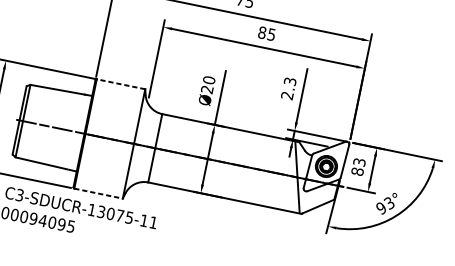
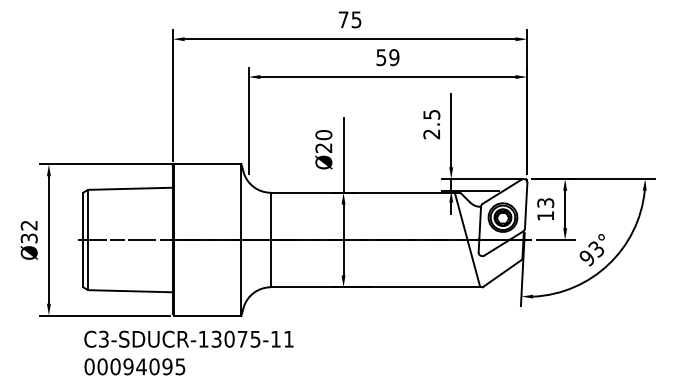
text: (266, 33) -> (387, 57), 85 -> 59
text: (290, 81) -> (431, 114), 2.3 -> 2.5
line: (120, 84) -> (207, 164), dashed -> solid
text: (357, 172) -> (545, 216), 83 -> 13
line: (98, 193) -> (207, 315), dashed -> solid

